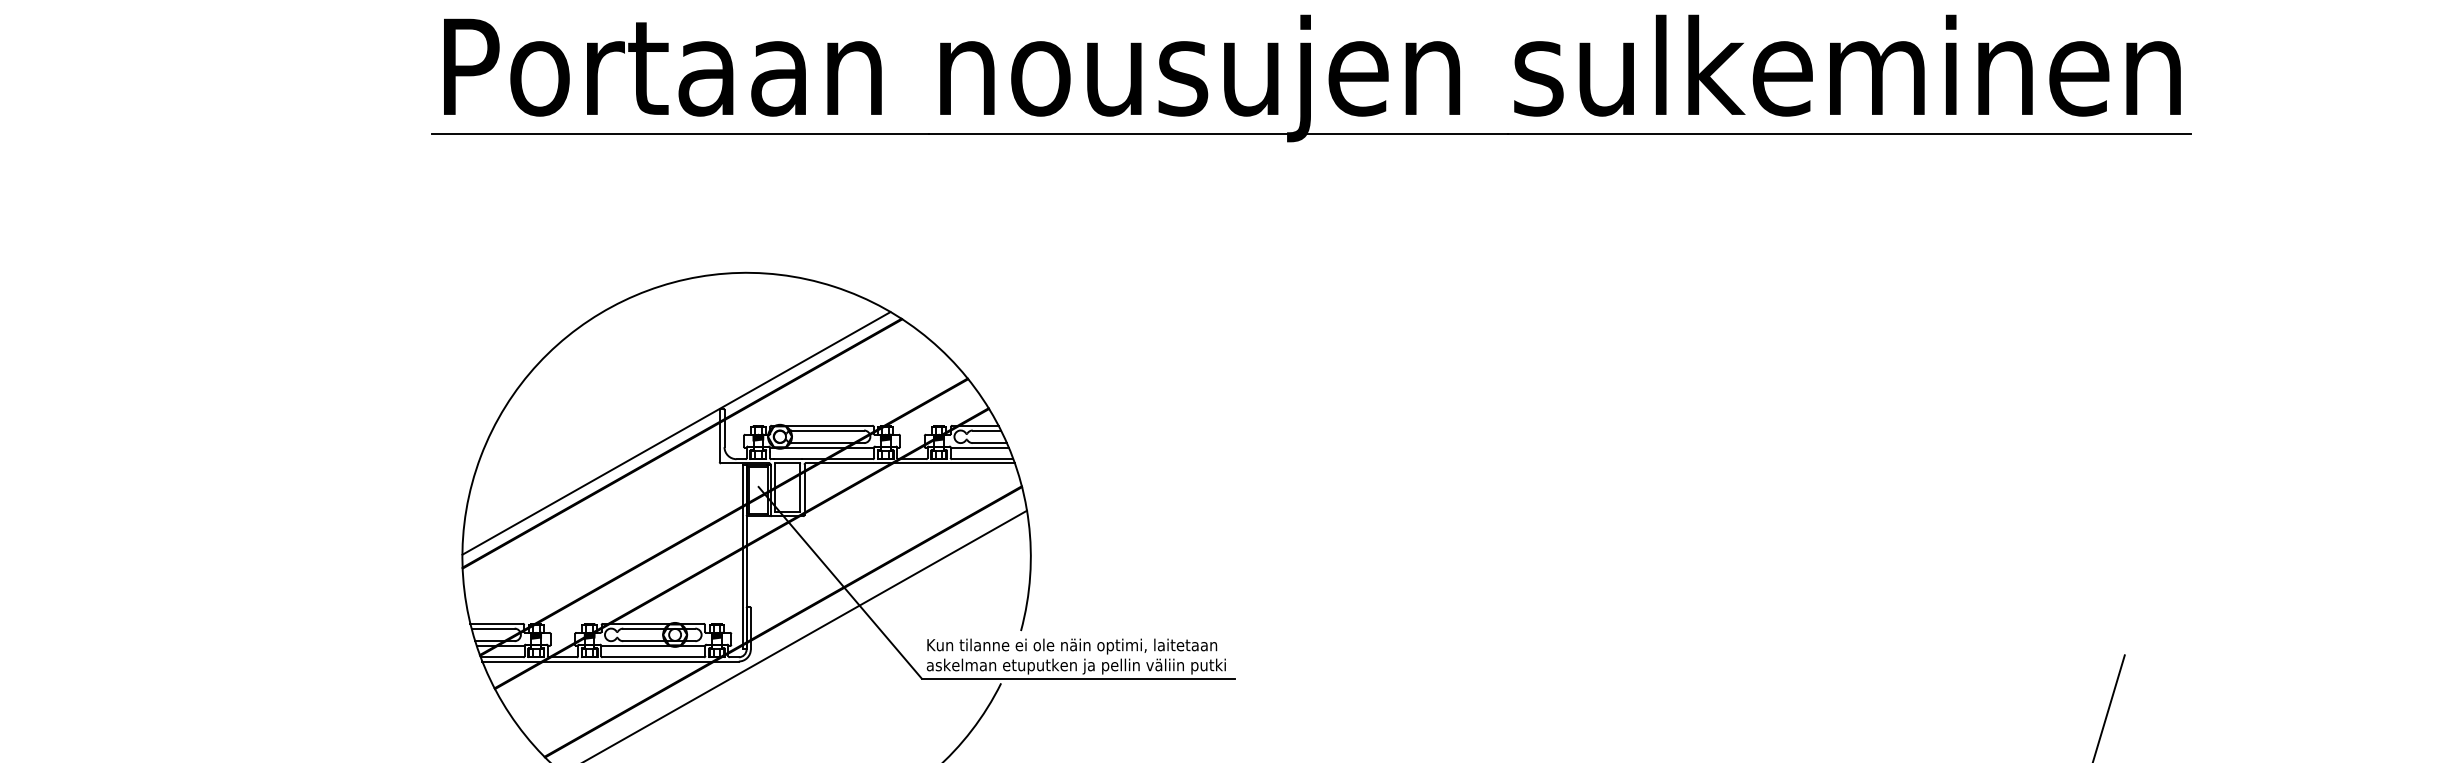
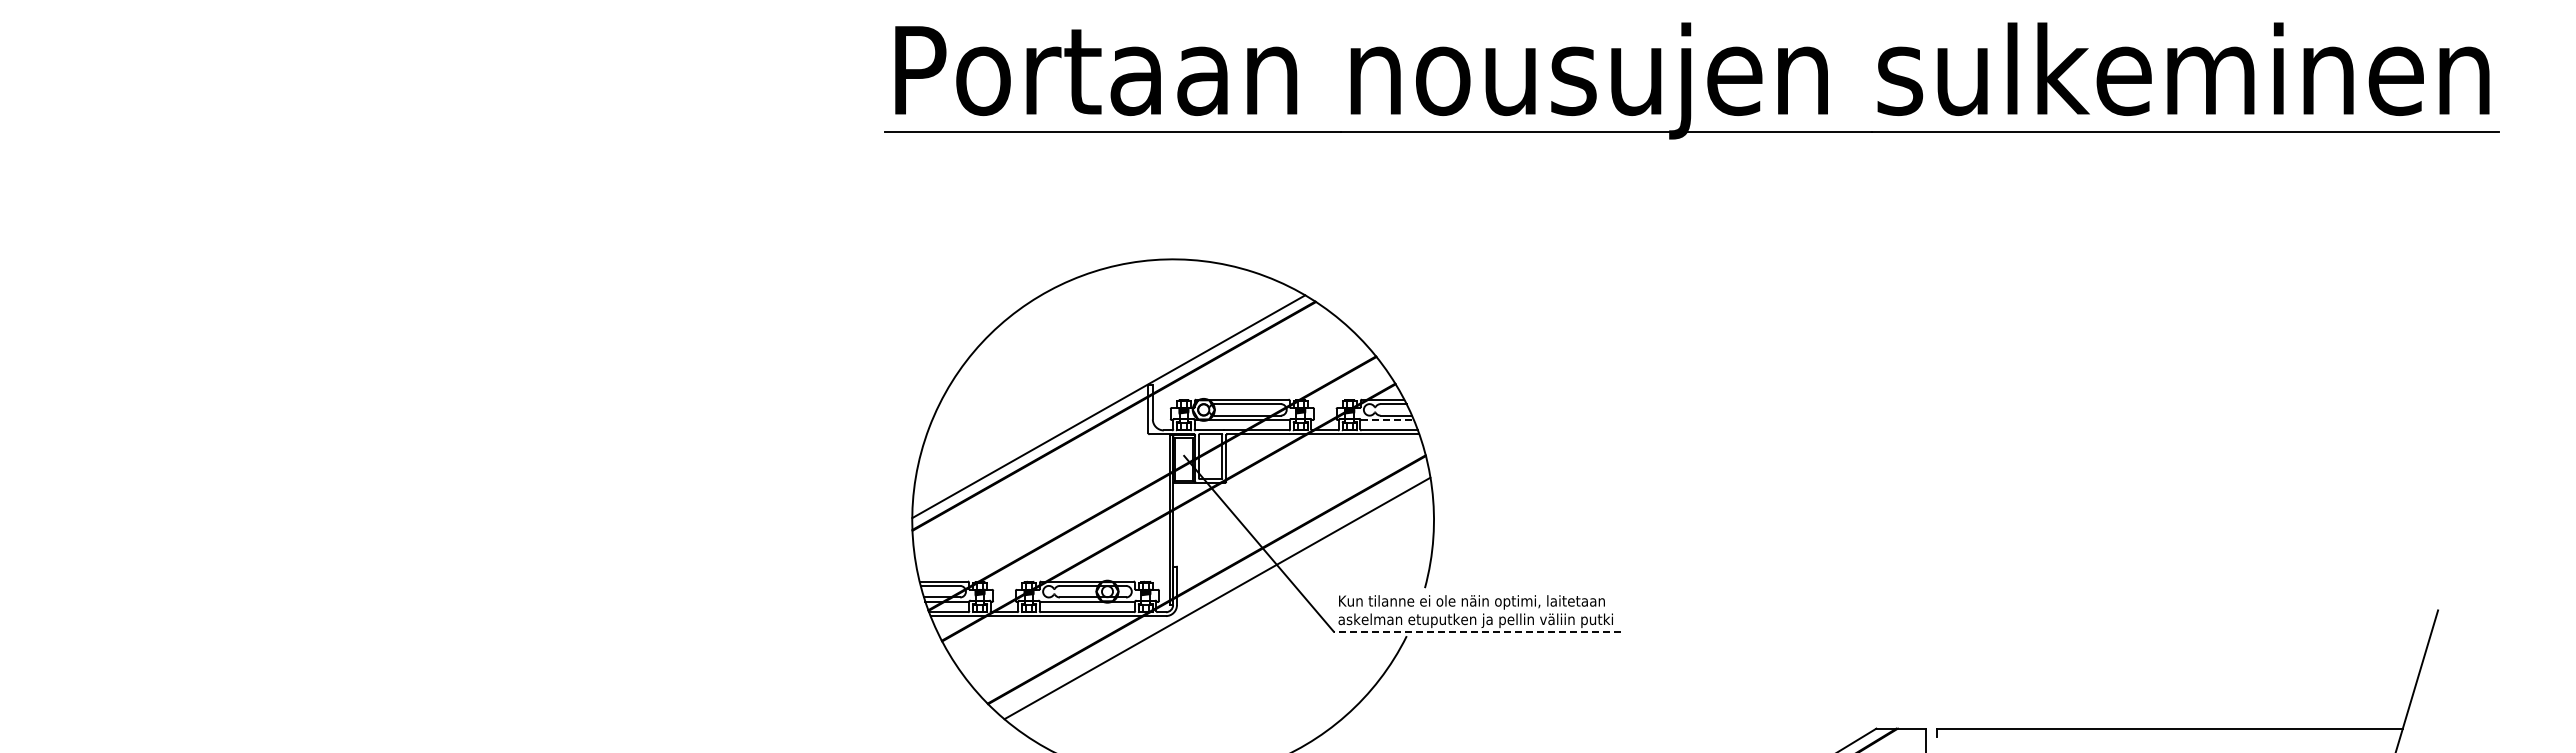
line: (980, 448) -> (1387, 420), solid -> dashed
line: (1078, 678) -> (1477, 631), solid -> dashed

